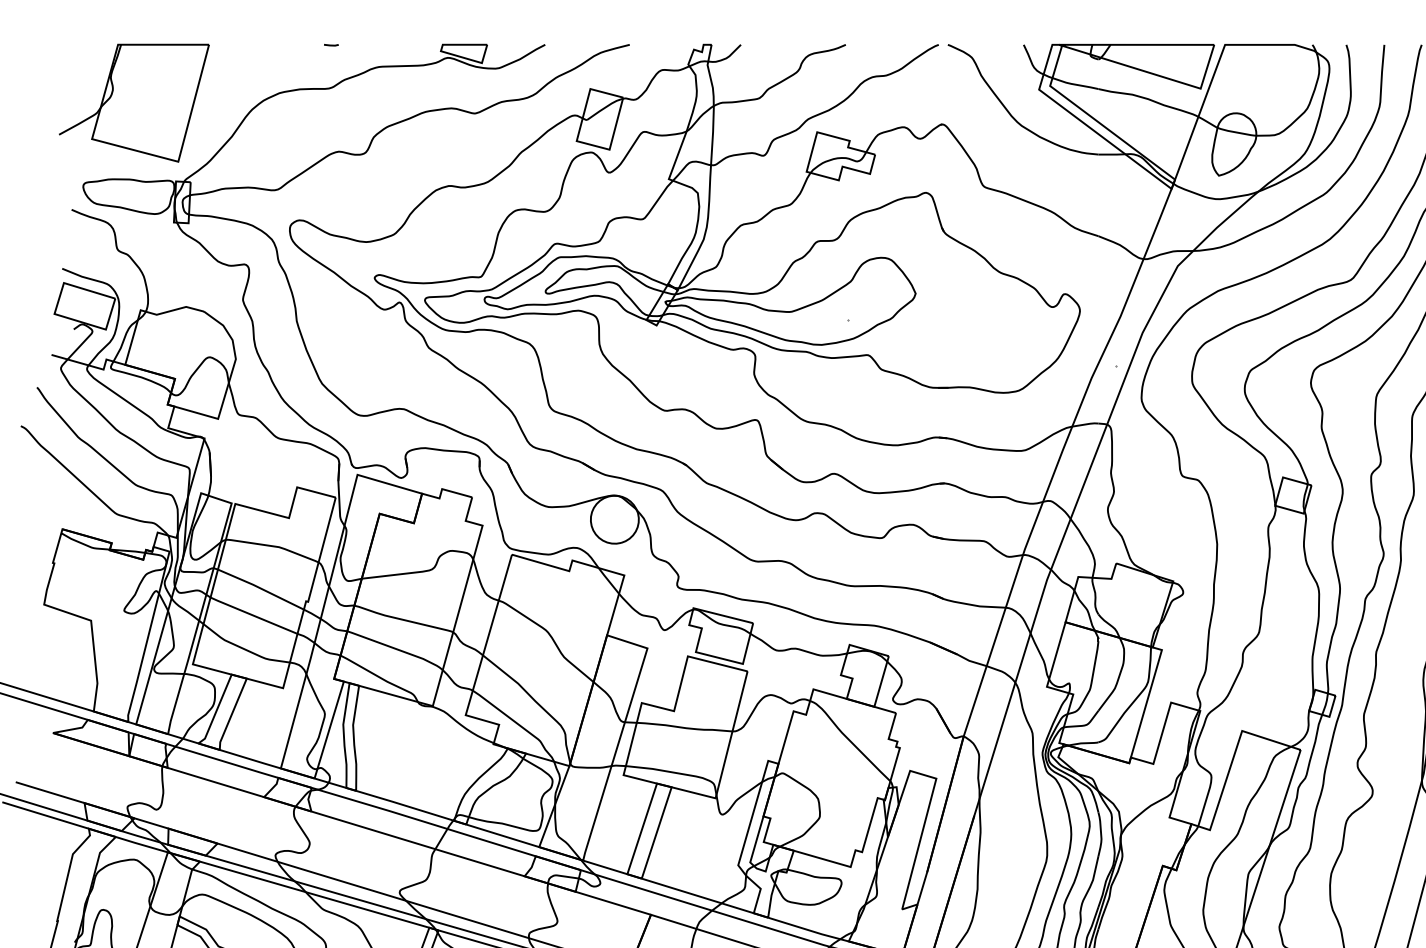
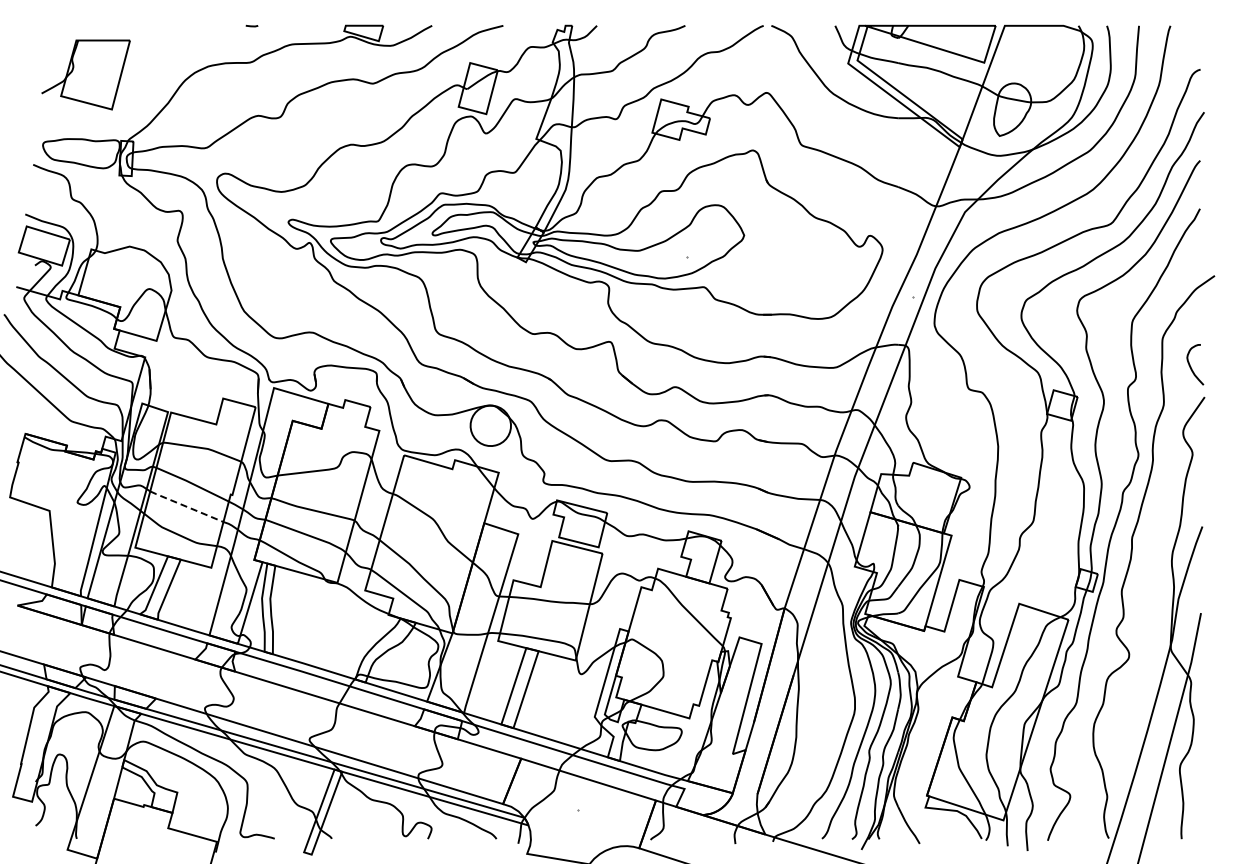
part: (133, 102) -> (85, 74), size x0.7
line: (253, 615) -> (186, 506), solid -> dashed

